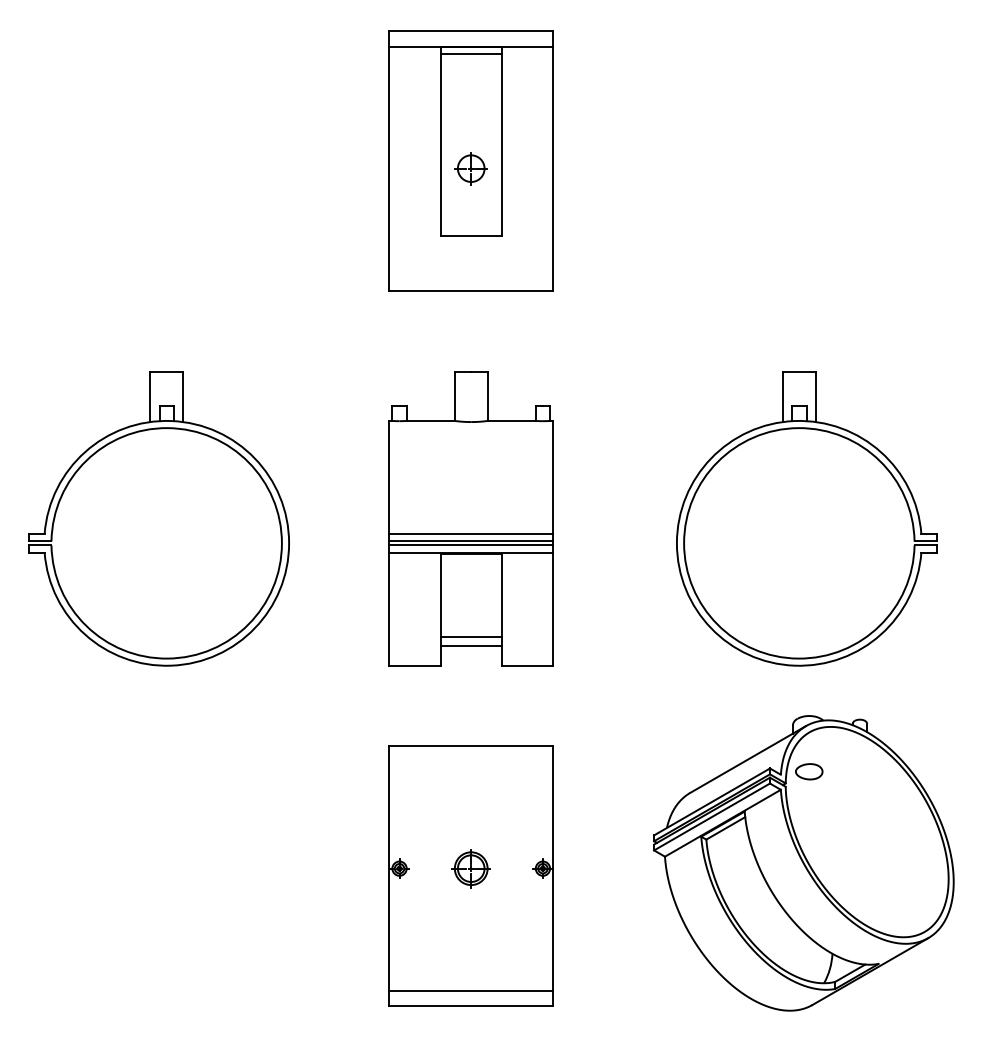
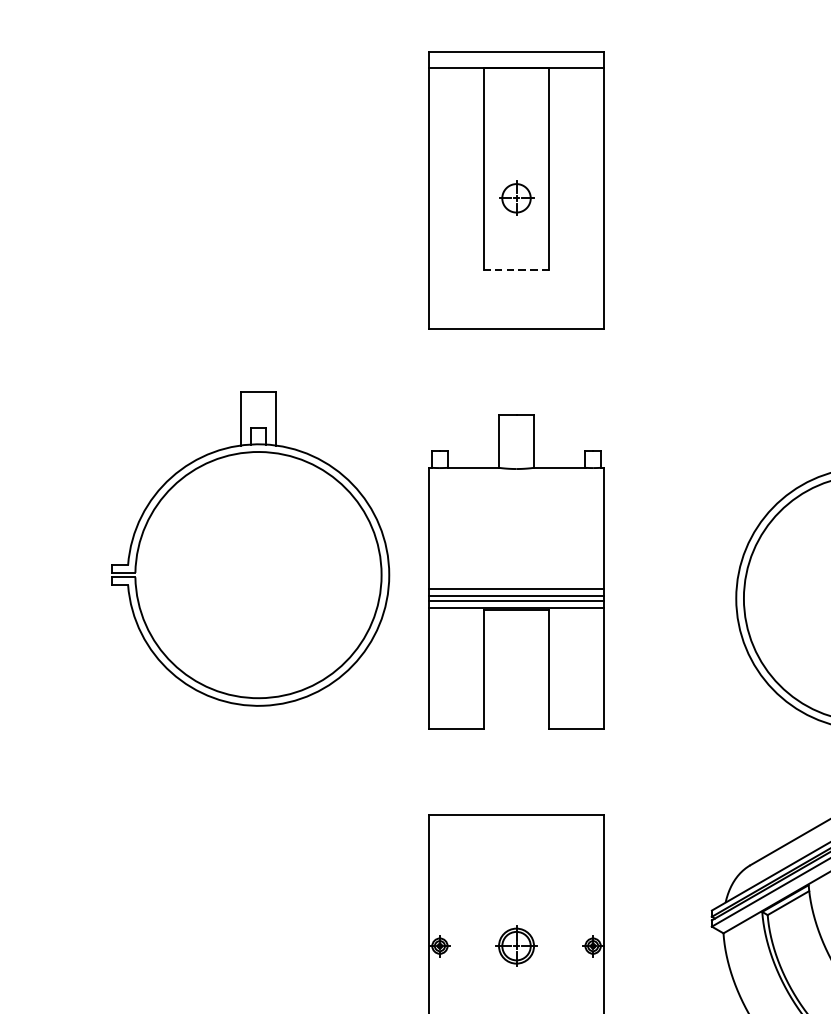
line: (470, 53) -> (515, 75), removed
line: (471, 236) -> (516, 270), solid -> dashed
part: (136, 433) -> (226, 457), moved
line: (470, 636) -> (515, 698), removed
line: (470, 645) -> (515, 707), removed

